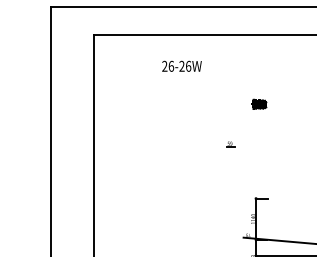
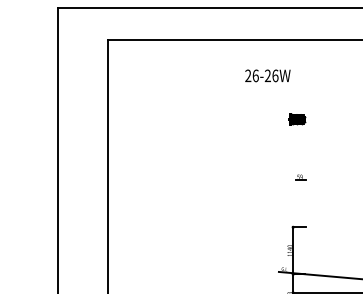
text: (181, 65) -> (267, 74), moved
part: (230, 144) -> (300, 177), moved

